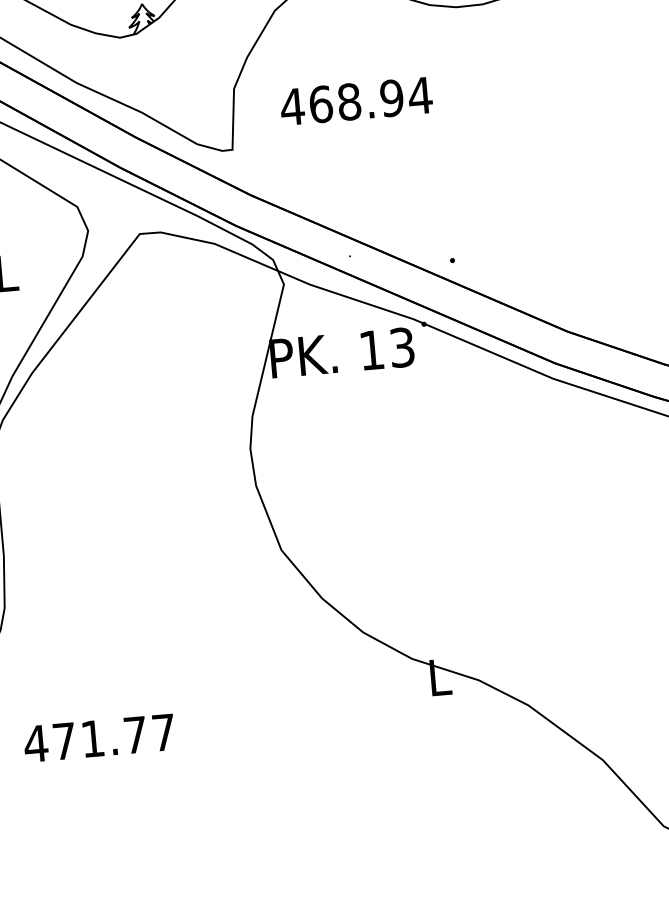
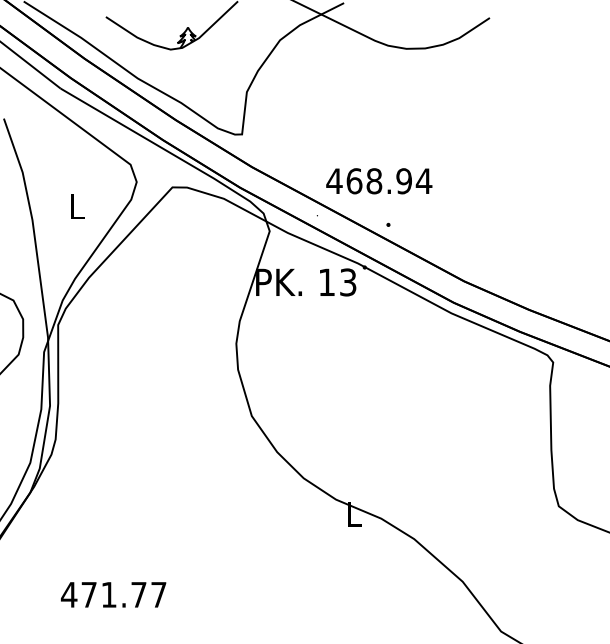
text: (356, 101) -> (379, 181), moved
text: (99, 737) -> (113, 594), moved

